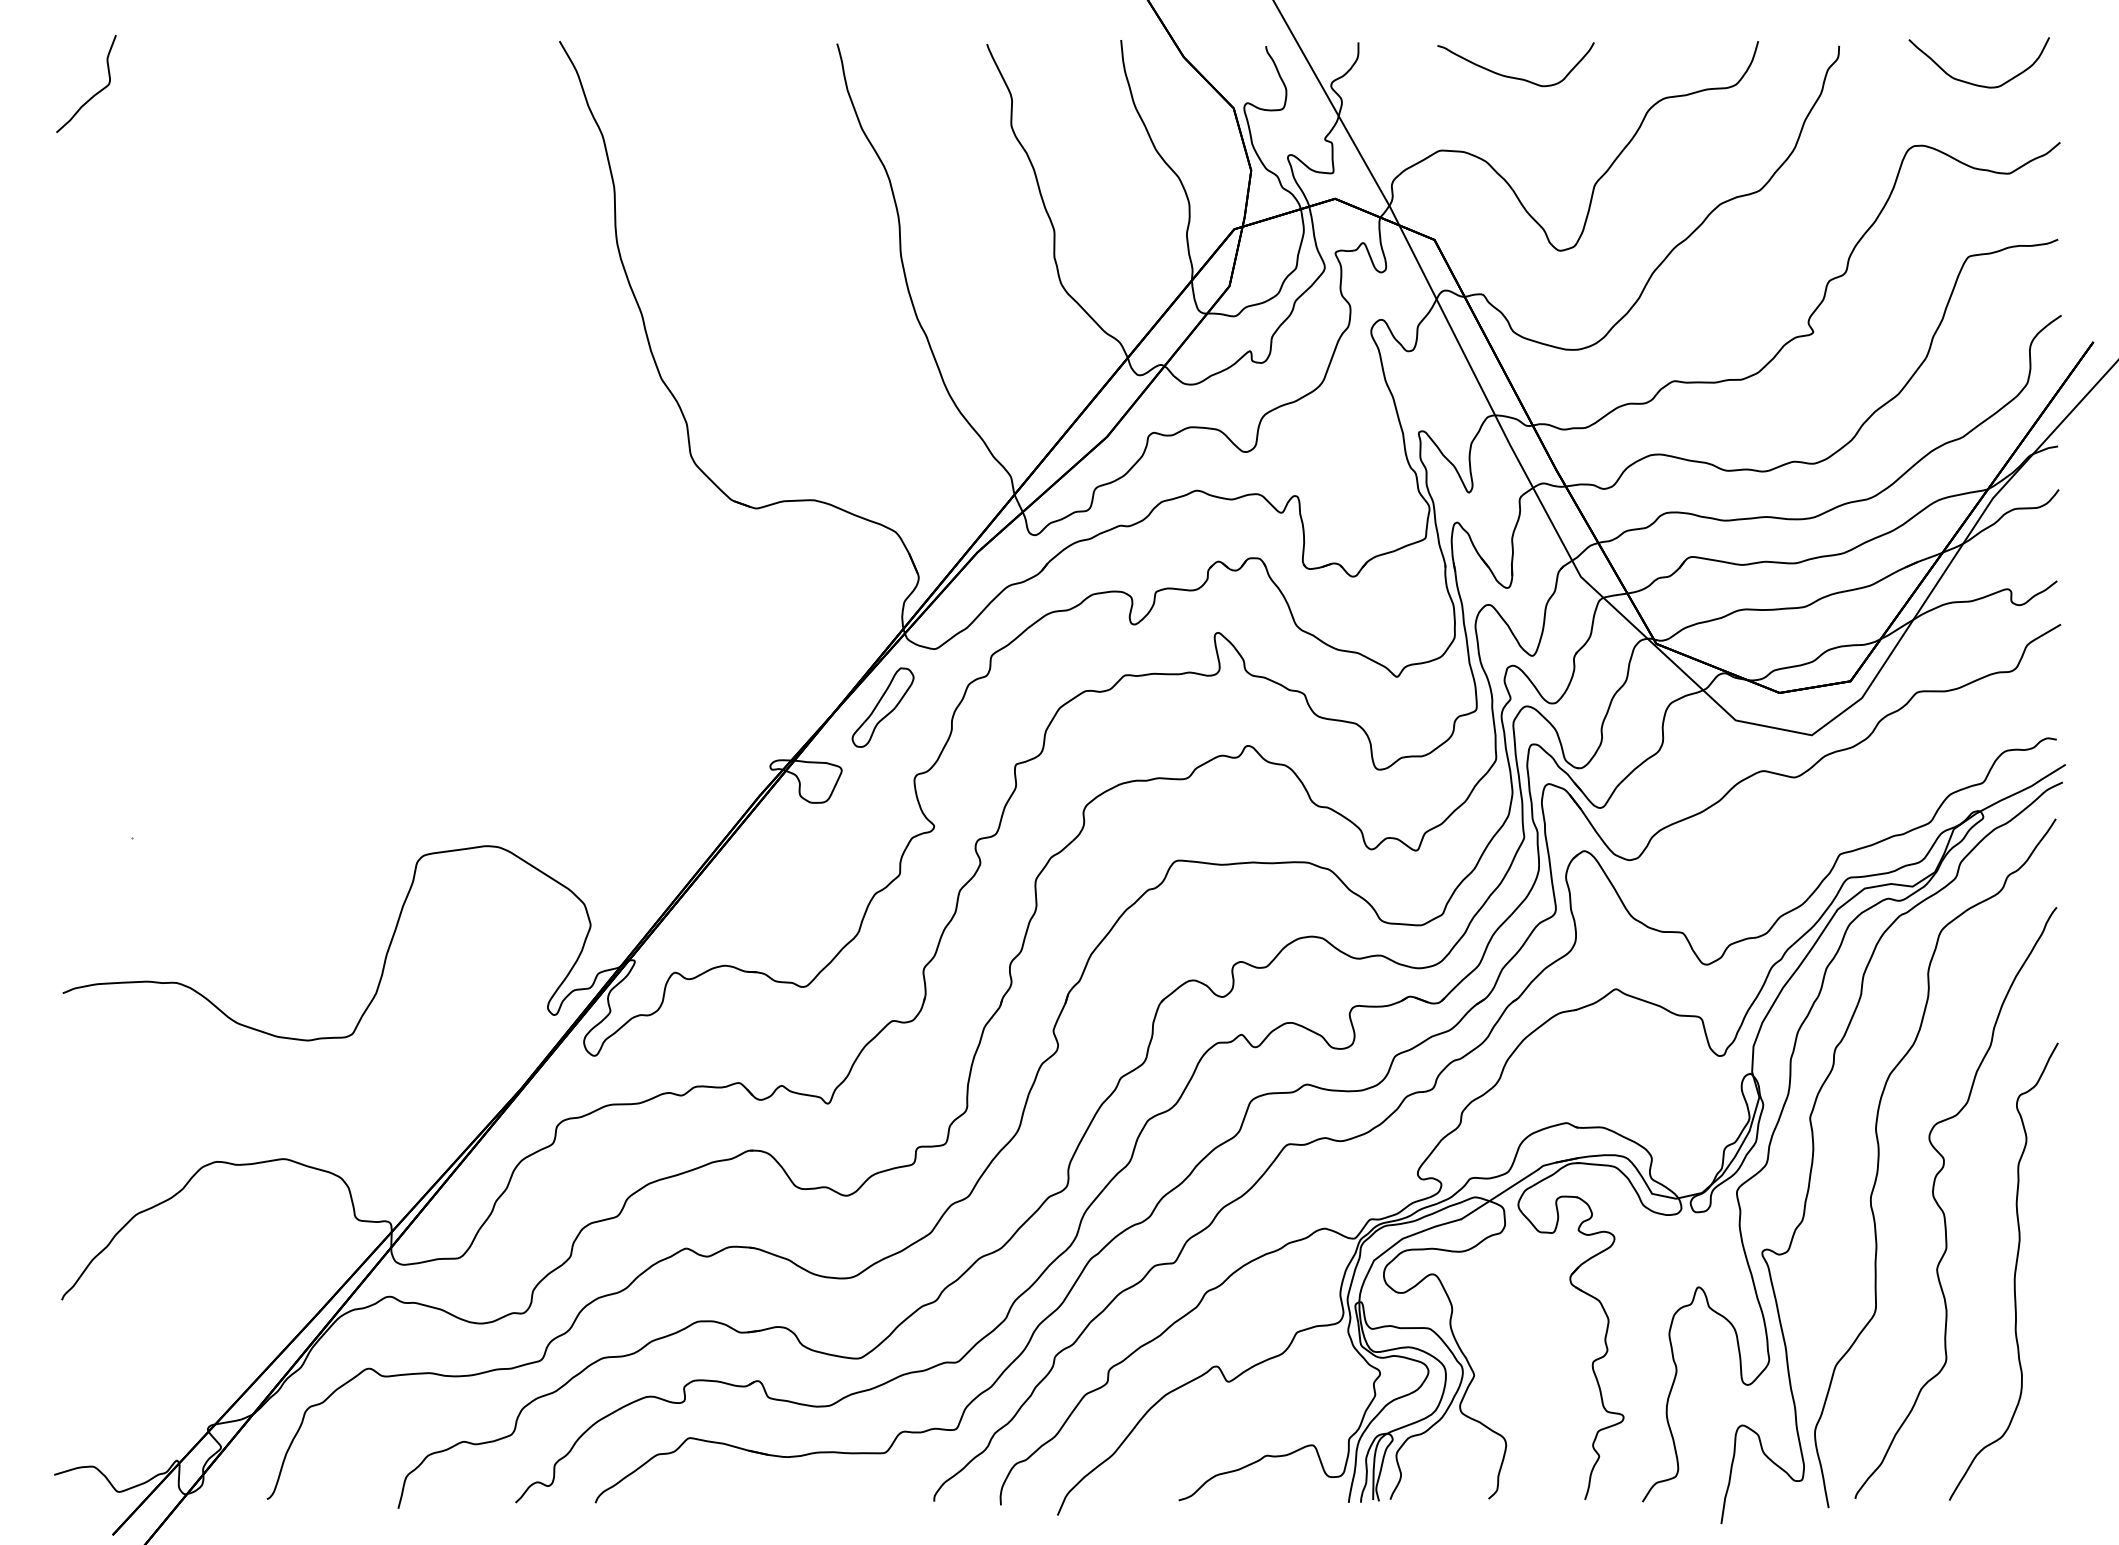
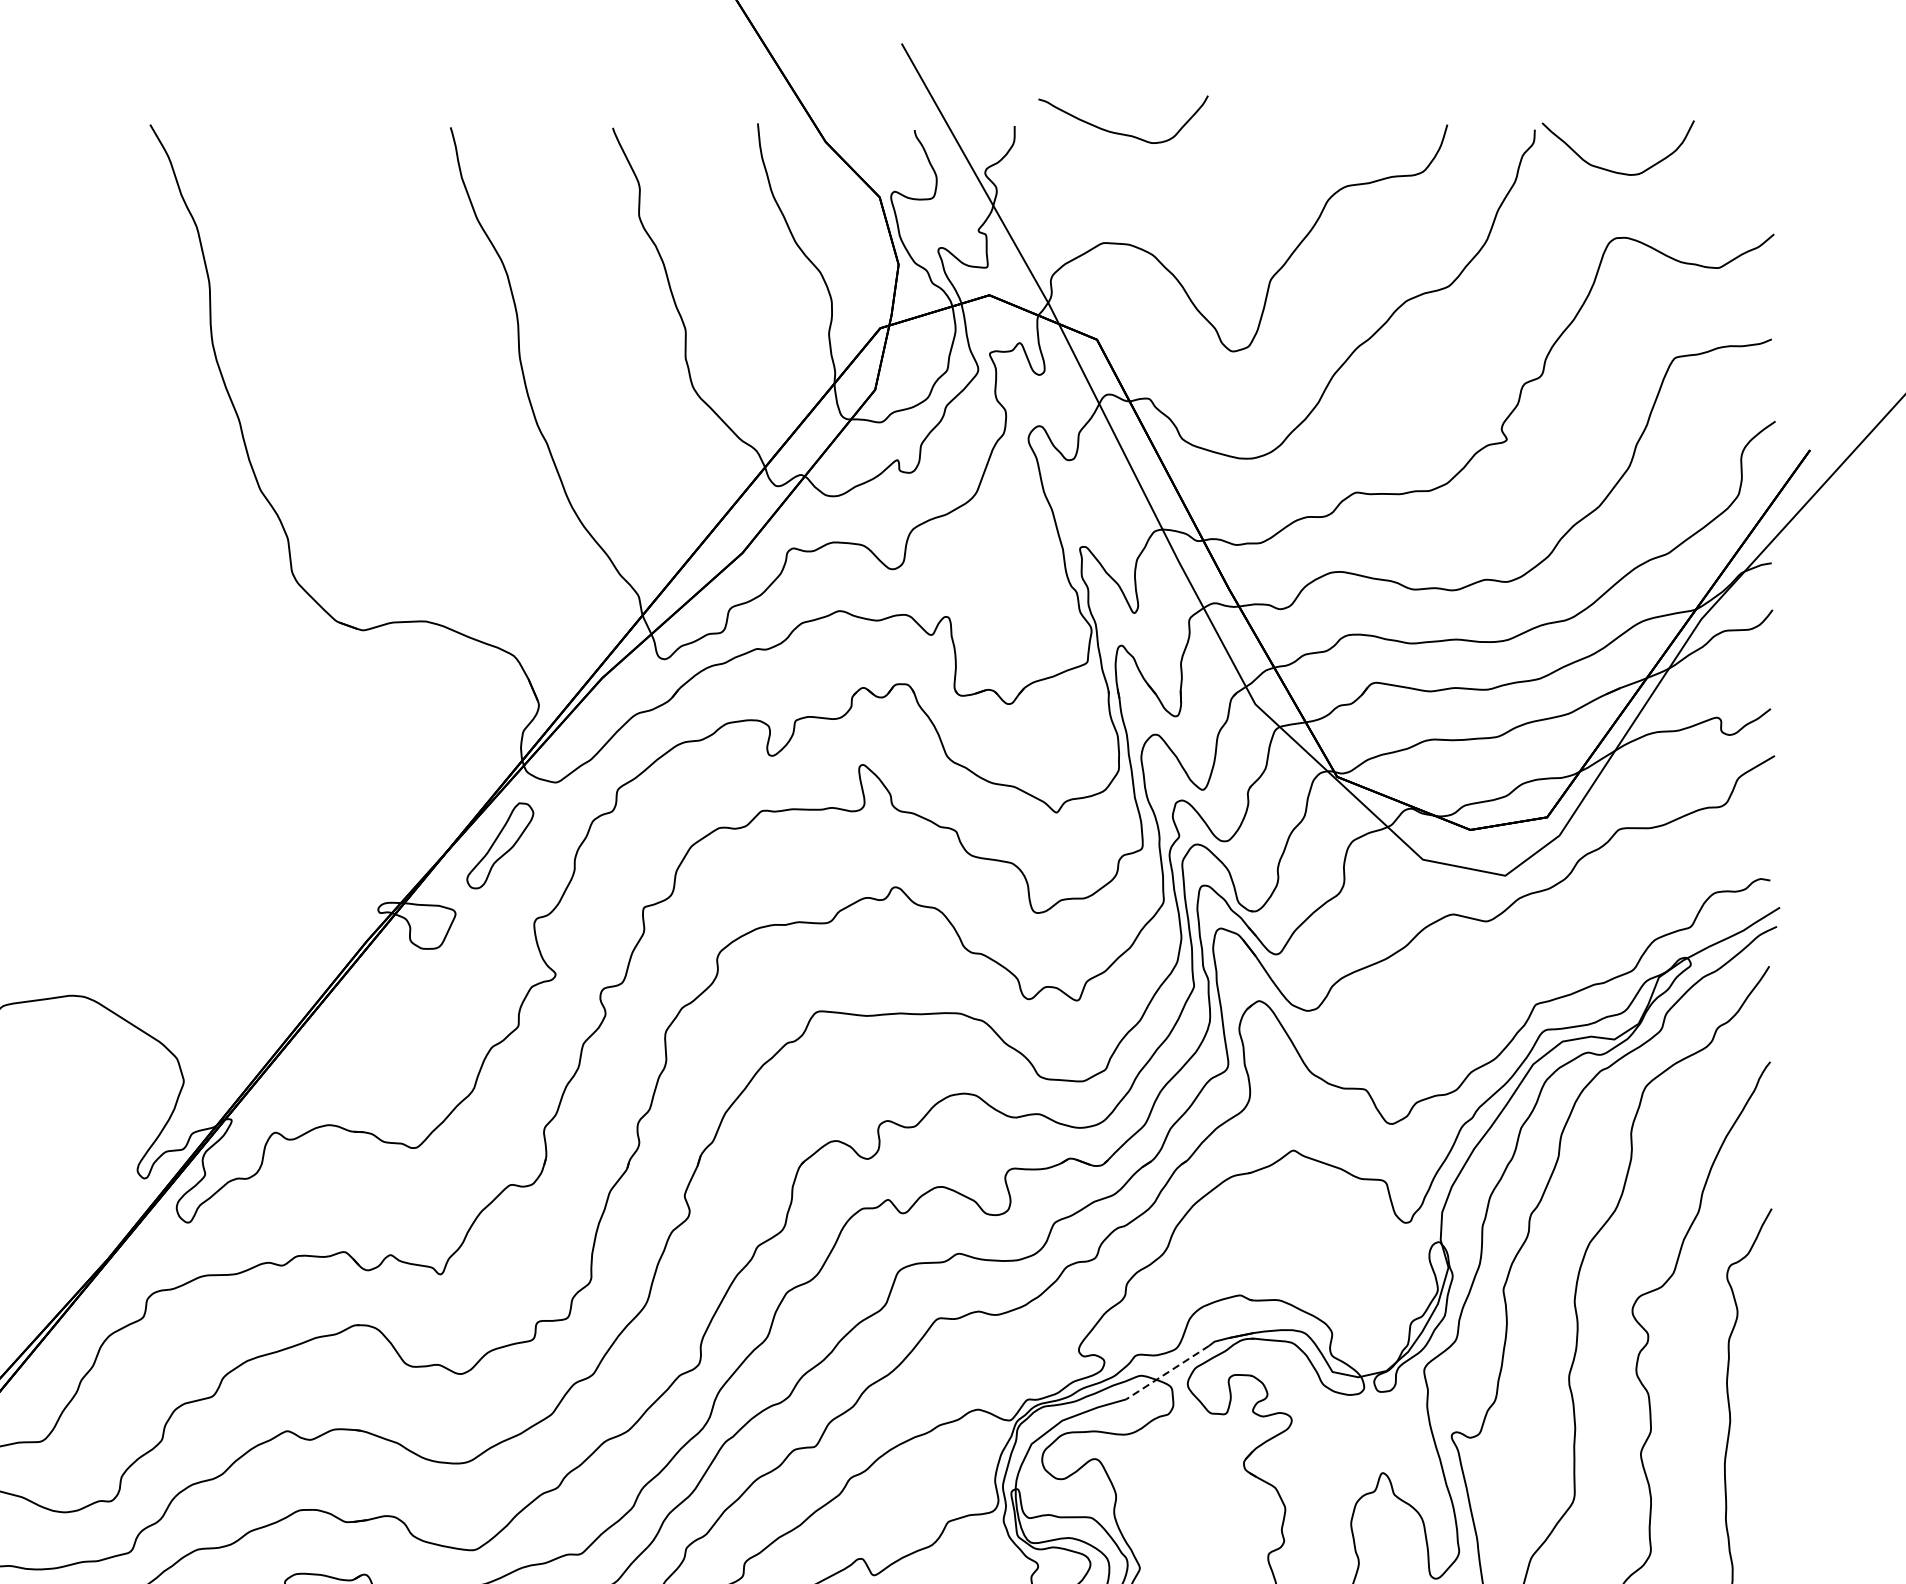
curve: (1512, 76) -> (1119, 132), moved
curve: (1974, 83) -> (1613, 170), moved
line: (1499, 1194) -> (1167, 1372), solid -> dashed

